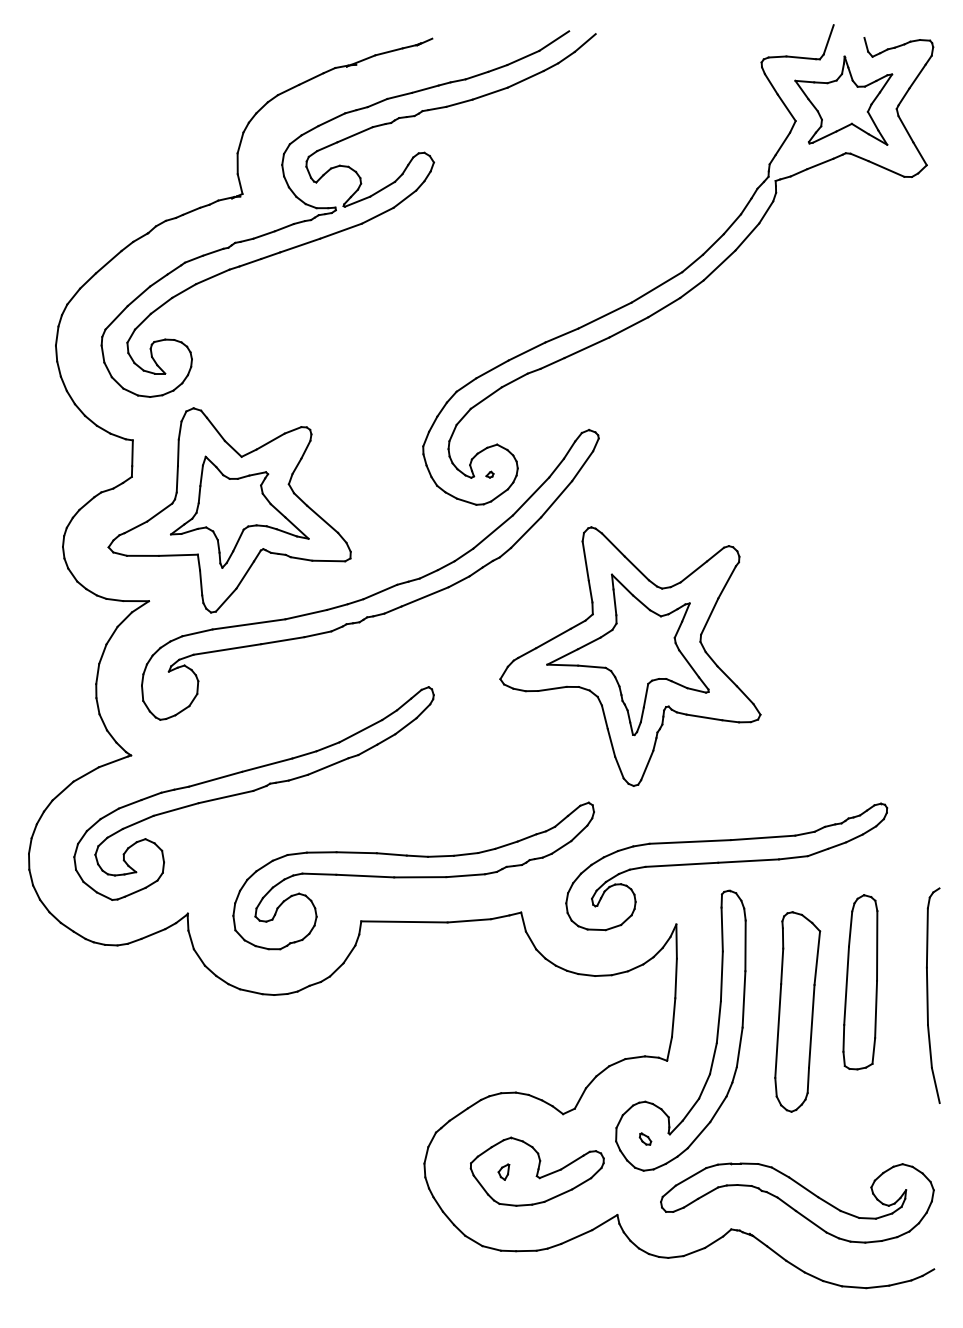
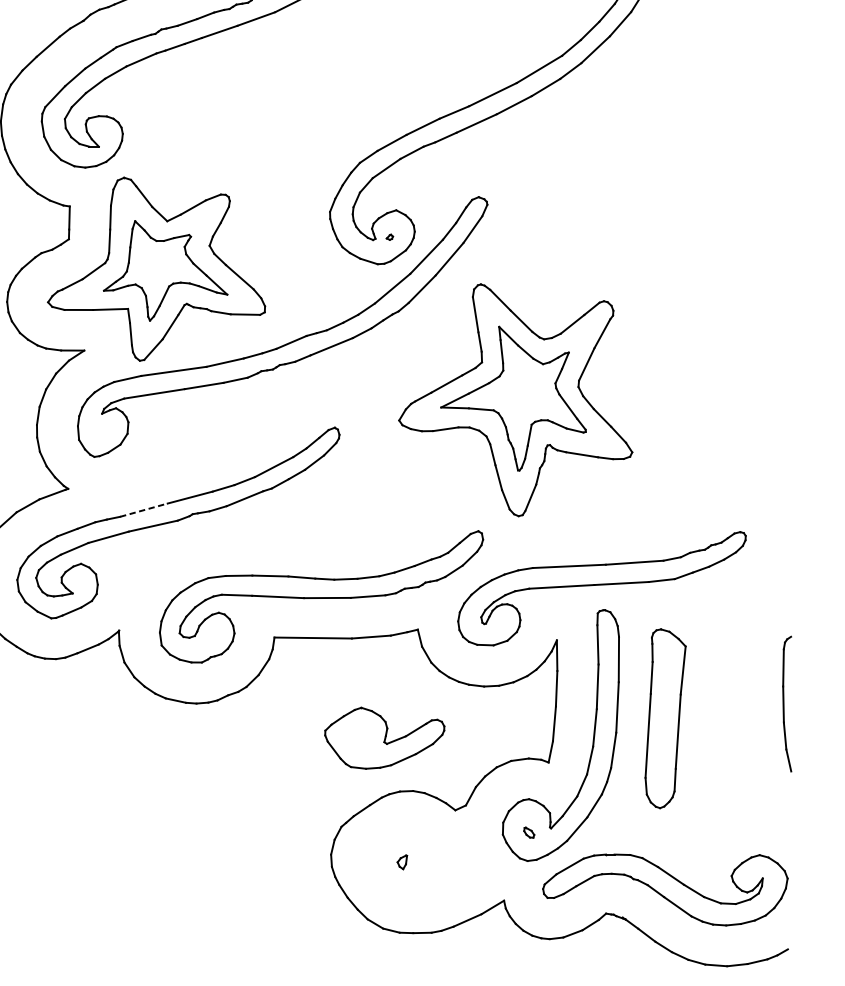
line: (215, 779) -> (143, 510), solid -> dashed
part: (860, 982) -> (721, 692), removed
part: (933, 995) -> (787, 703), size x0.7
part: (536, 1171) -> (384, 738), moved

